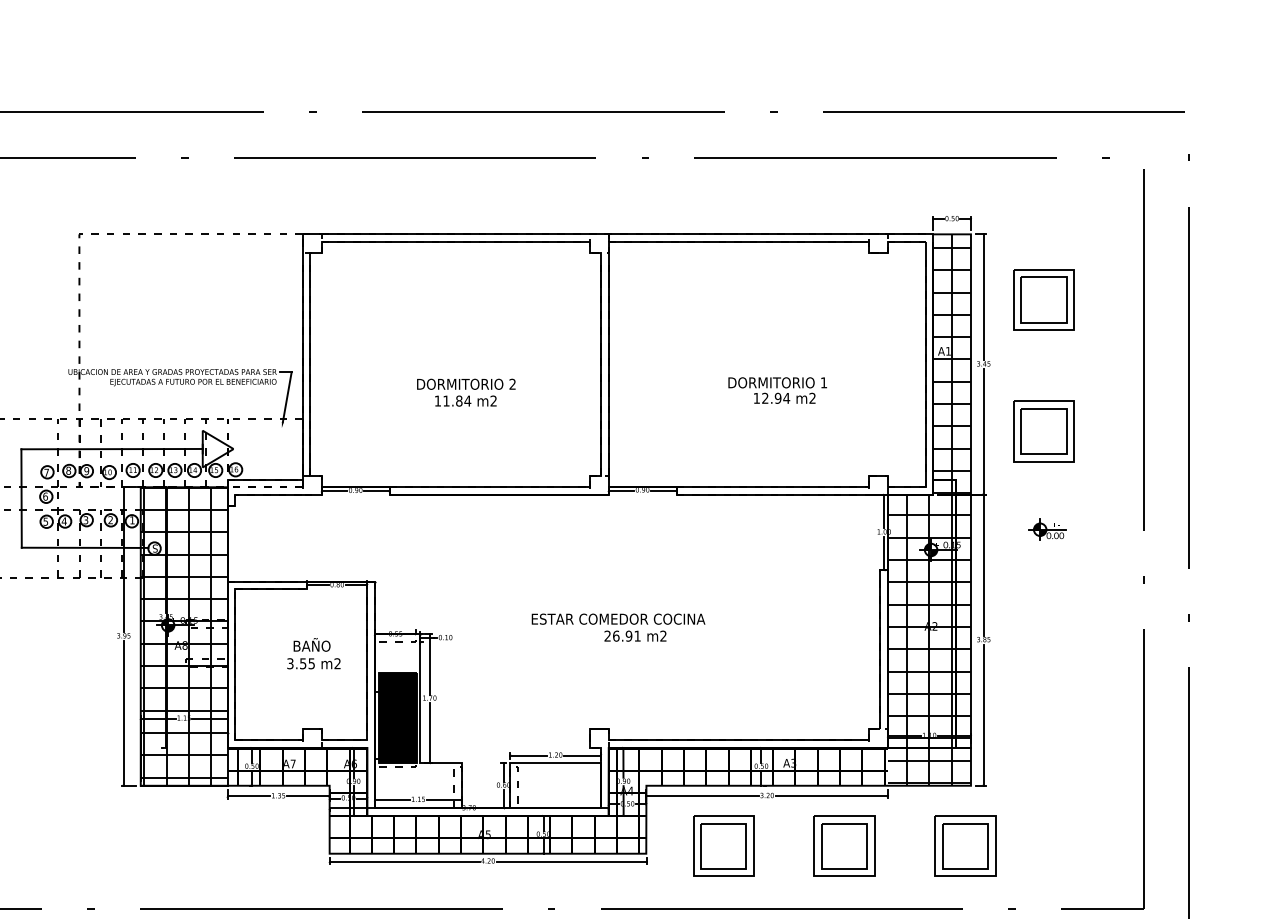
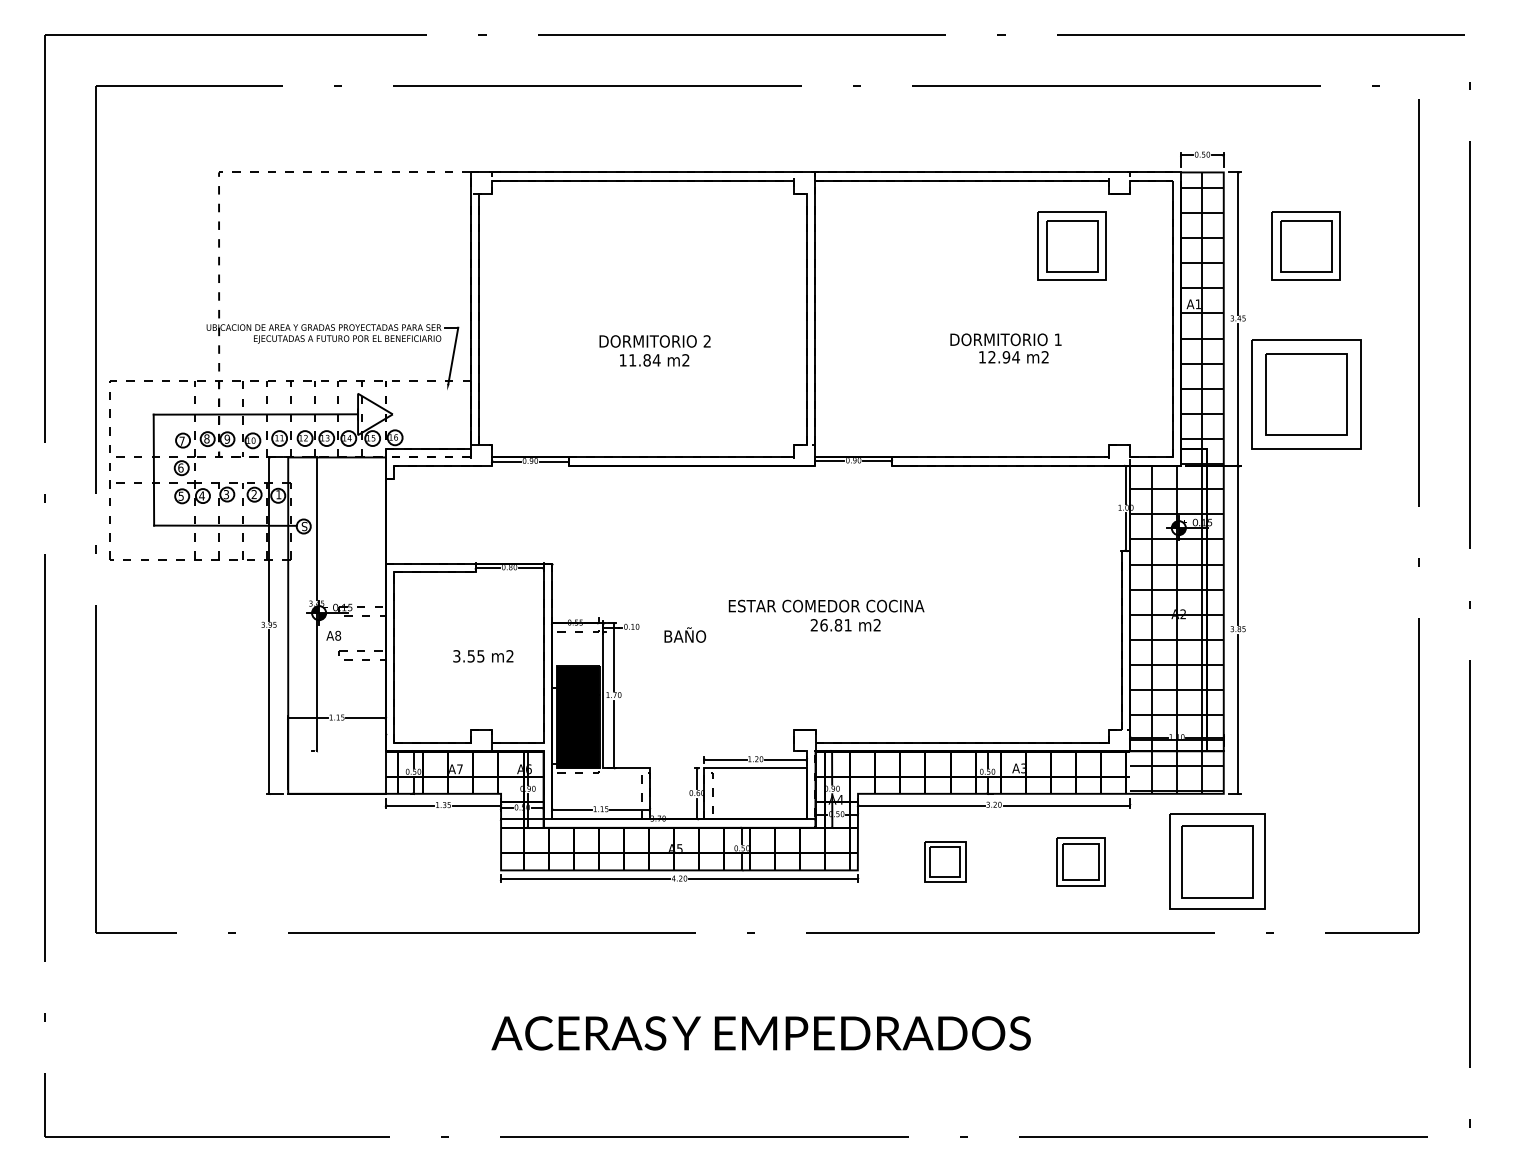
part: (835, 299) -> (1071, 245), added
part: (1043, 431) -> (1305, 394), size x1.6
part: (1047, 529) -> (1309, 504), removed
hatch: (183, 636) -> (336, 625), removed
text: (629, 636) -> (838, 625), 26.91 -> 26.81
text: (312, 644) -> (685, 634), moved
part: (723, 845) -> (944, 861), size x0.6
part: (843, 845) -> (1080, 861), size x0.7
part: (964, 845) -> (1216, 861), size x1.4

